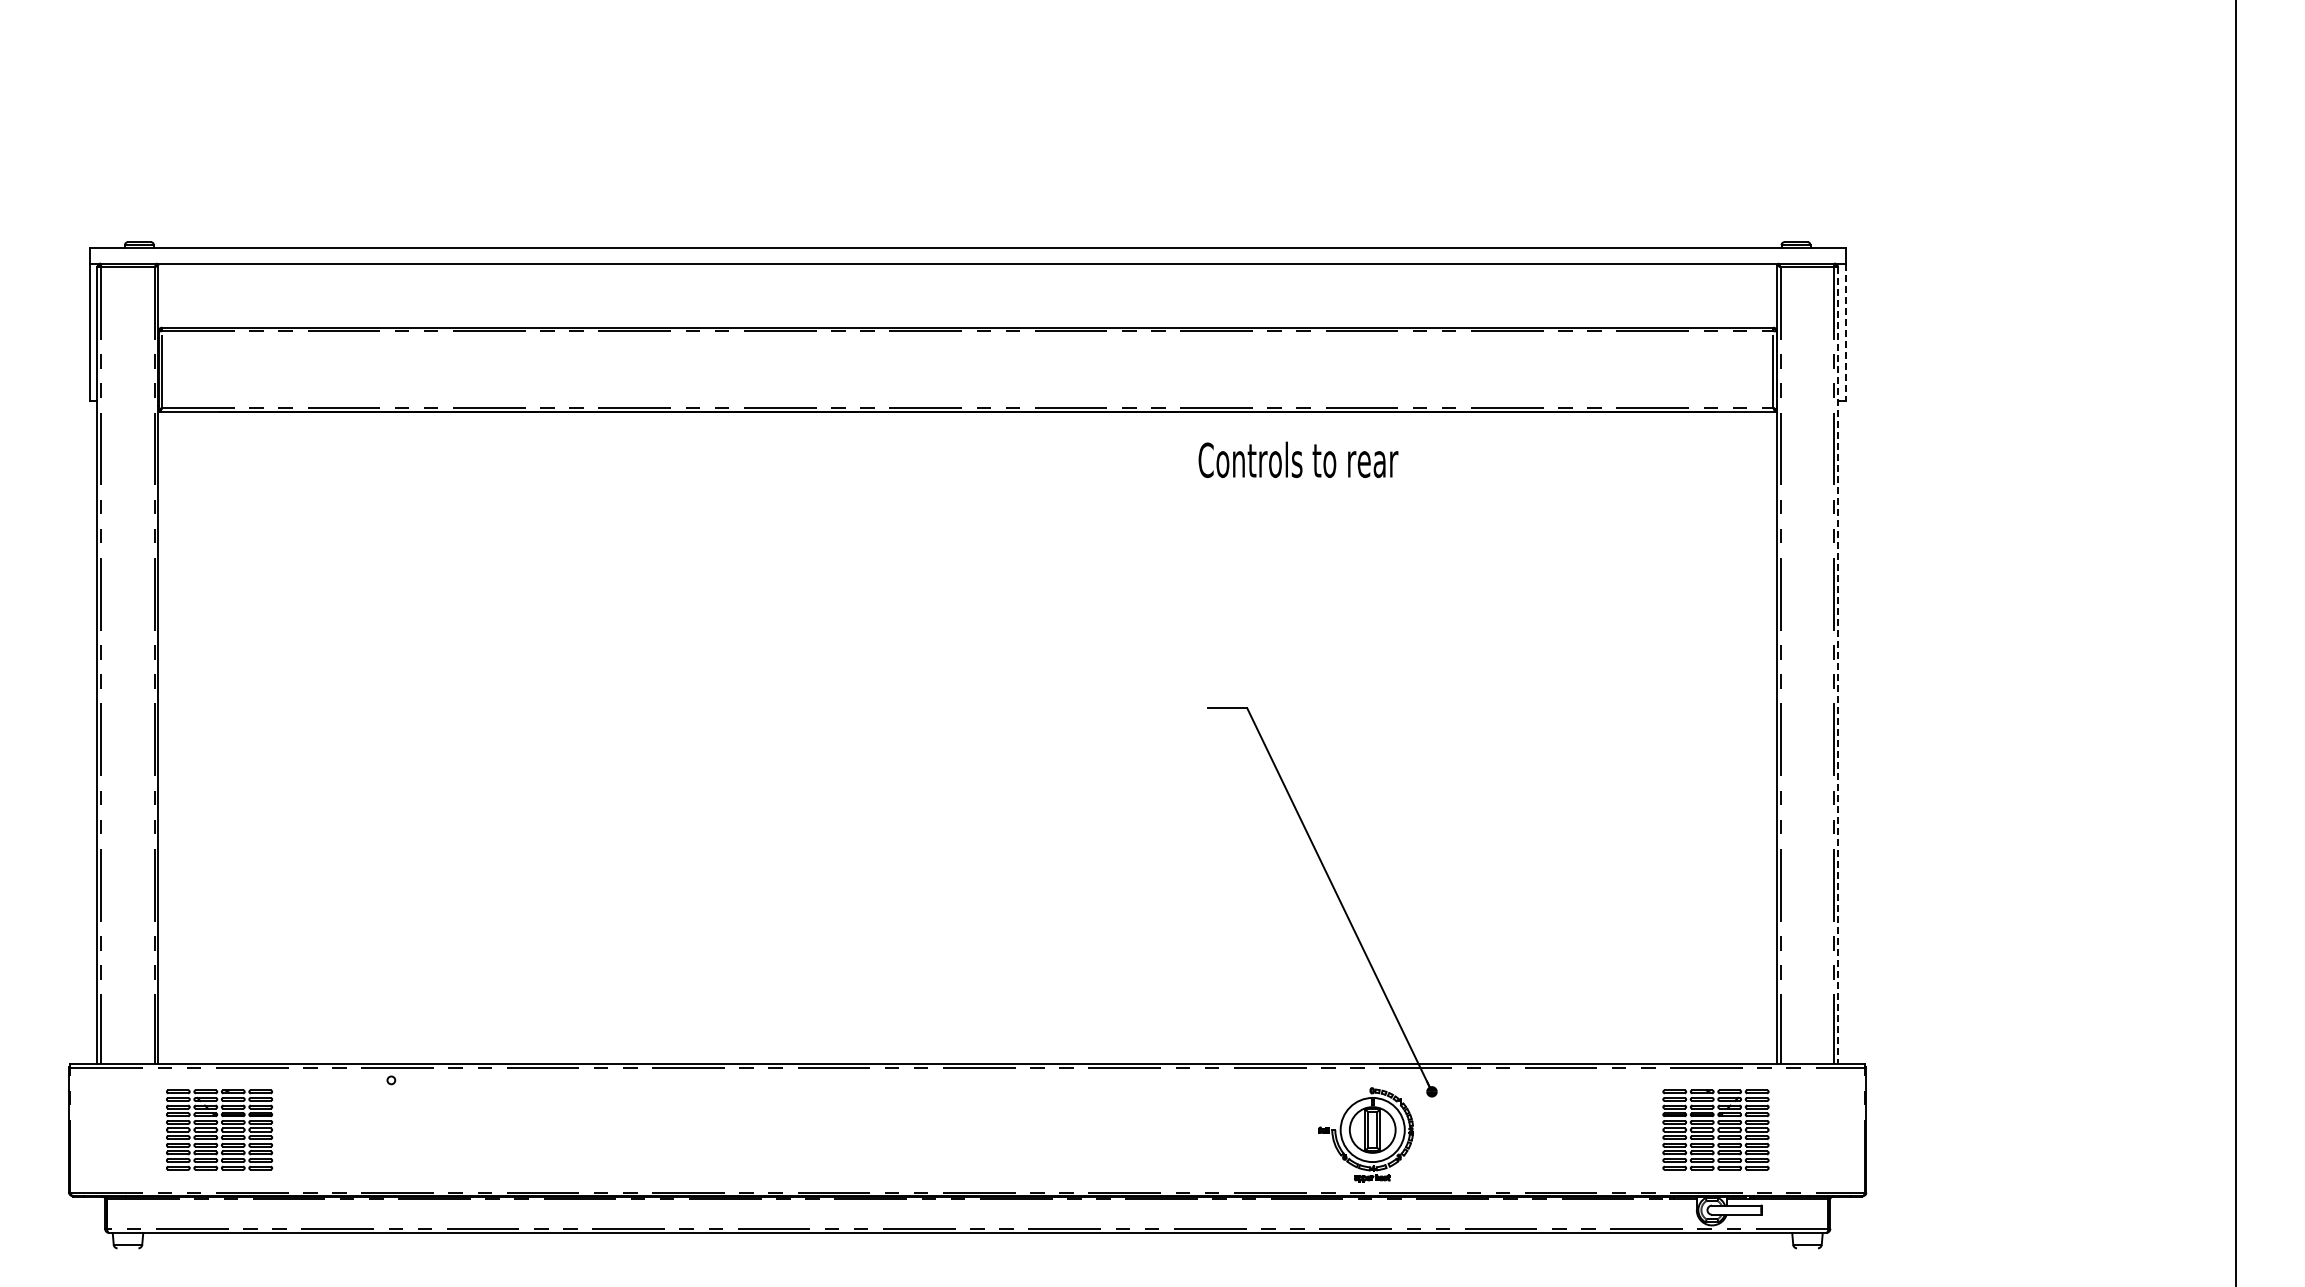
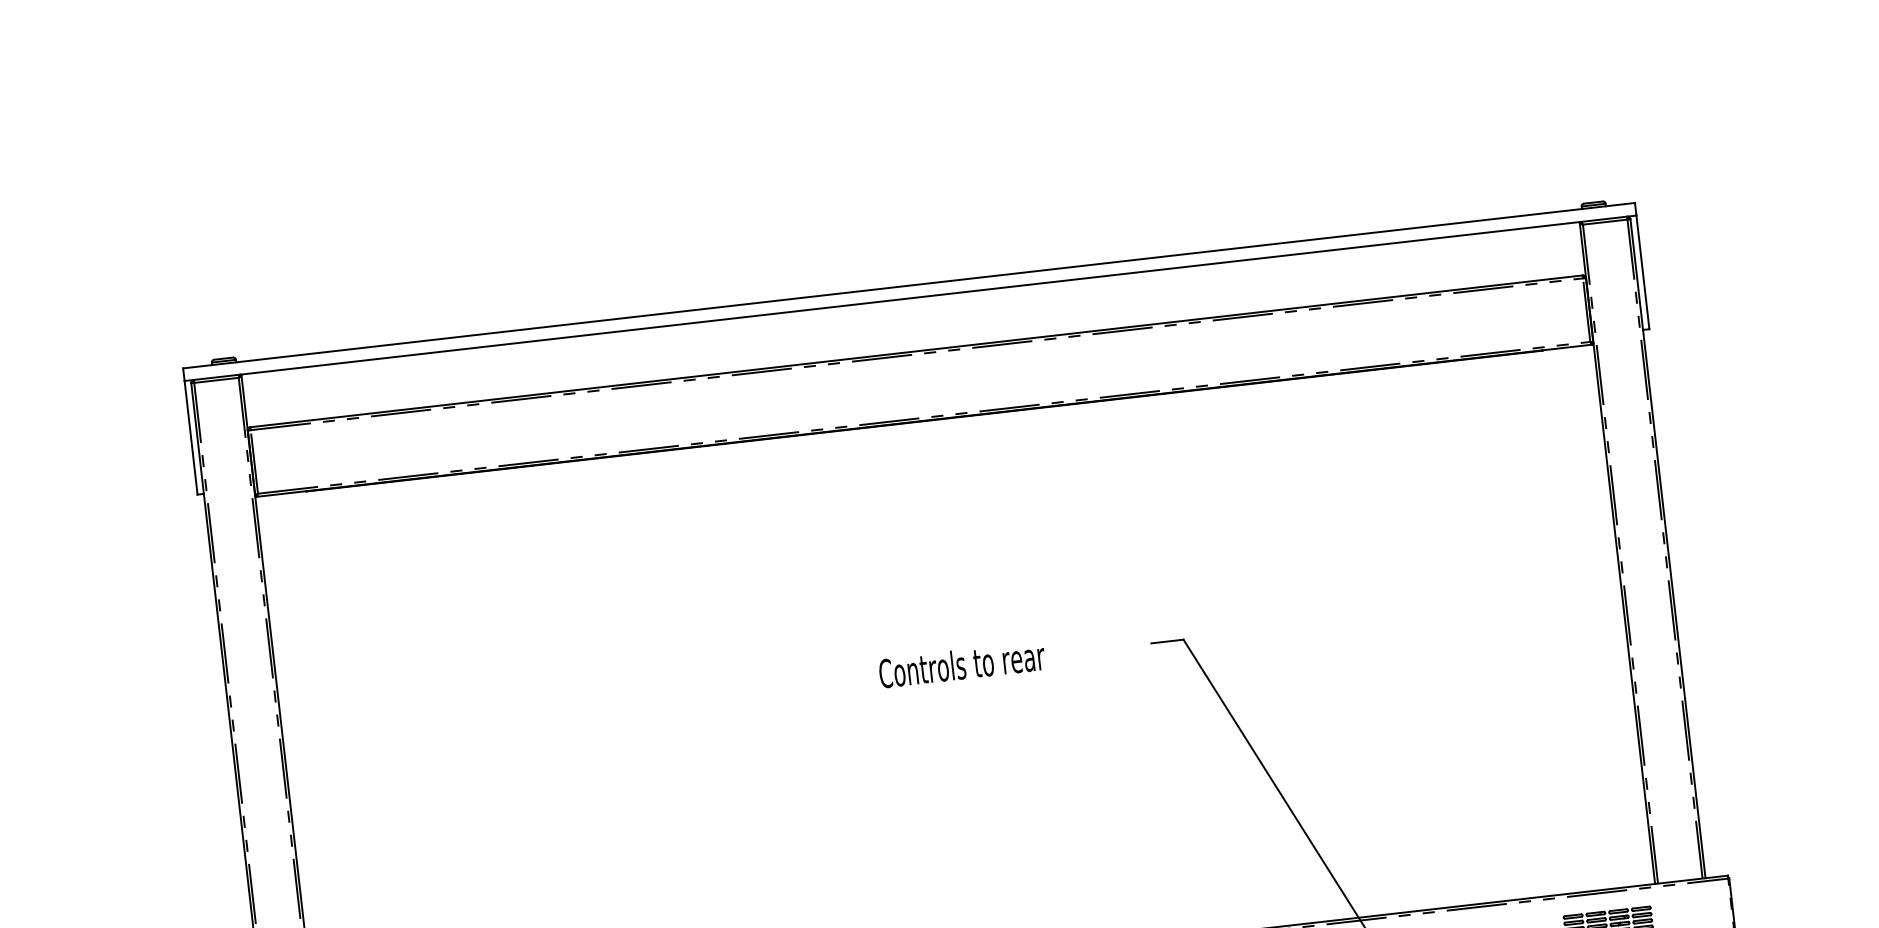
line: (1845, 332) -> (1642, 272), dashed -> solid
text: (1298, 459) -> (962, 664), moved
line: (1838, 666) -> (1668, 549), dashed -> solid

